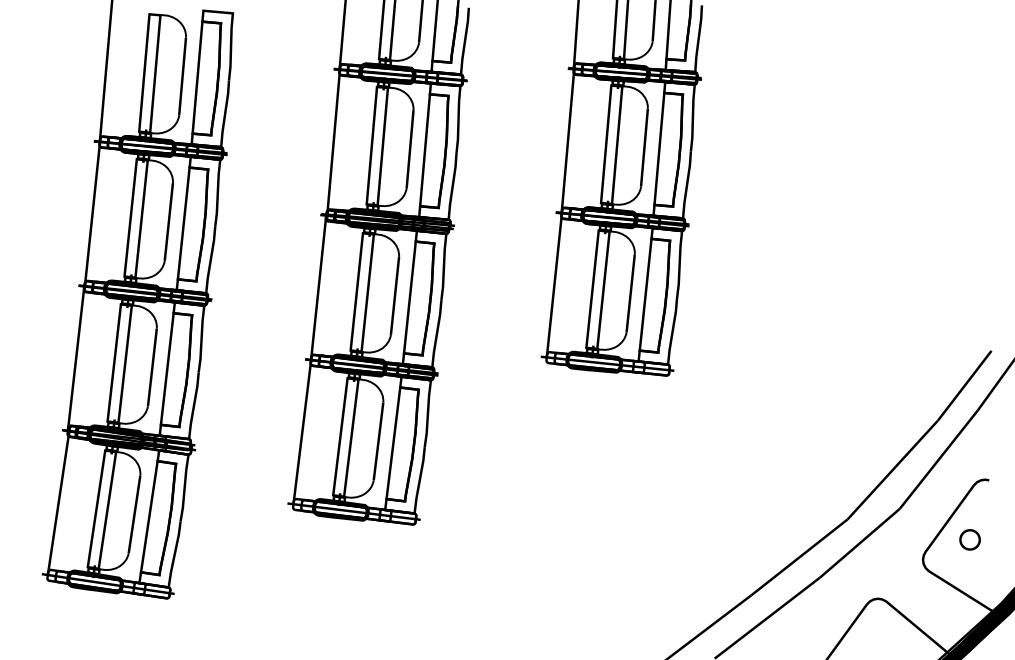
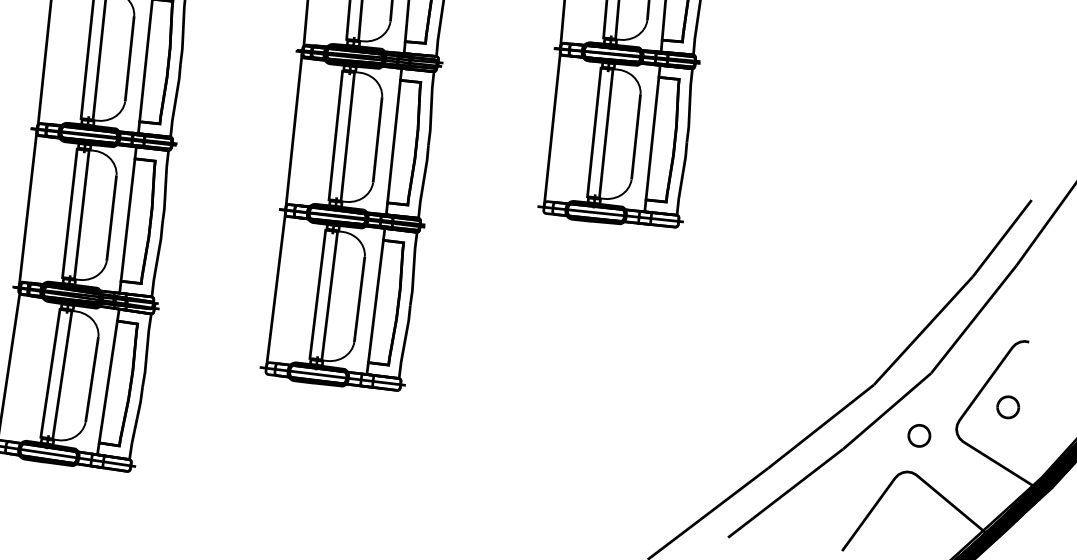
part: (888, 565) -> (918, 435), added

